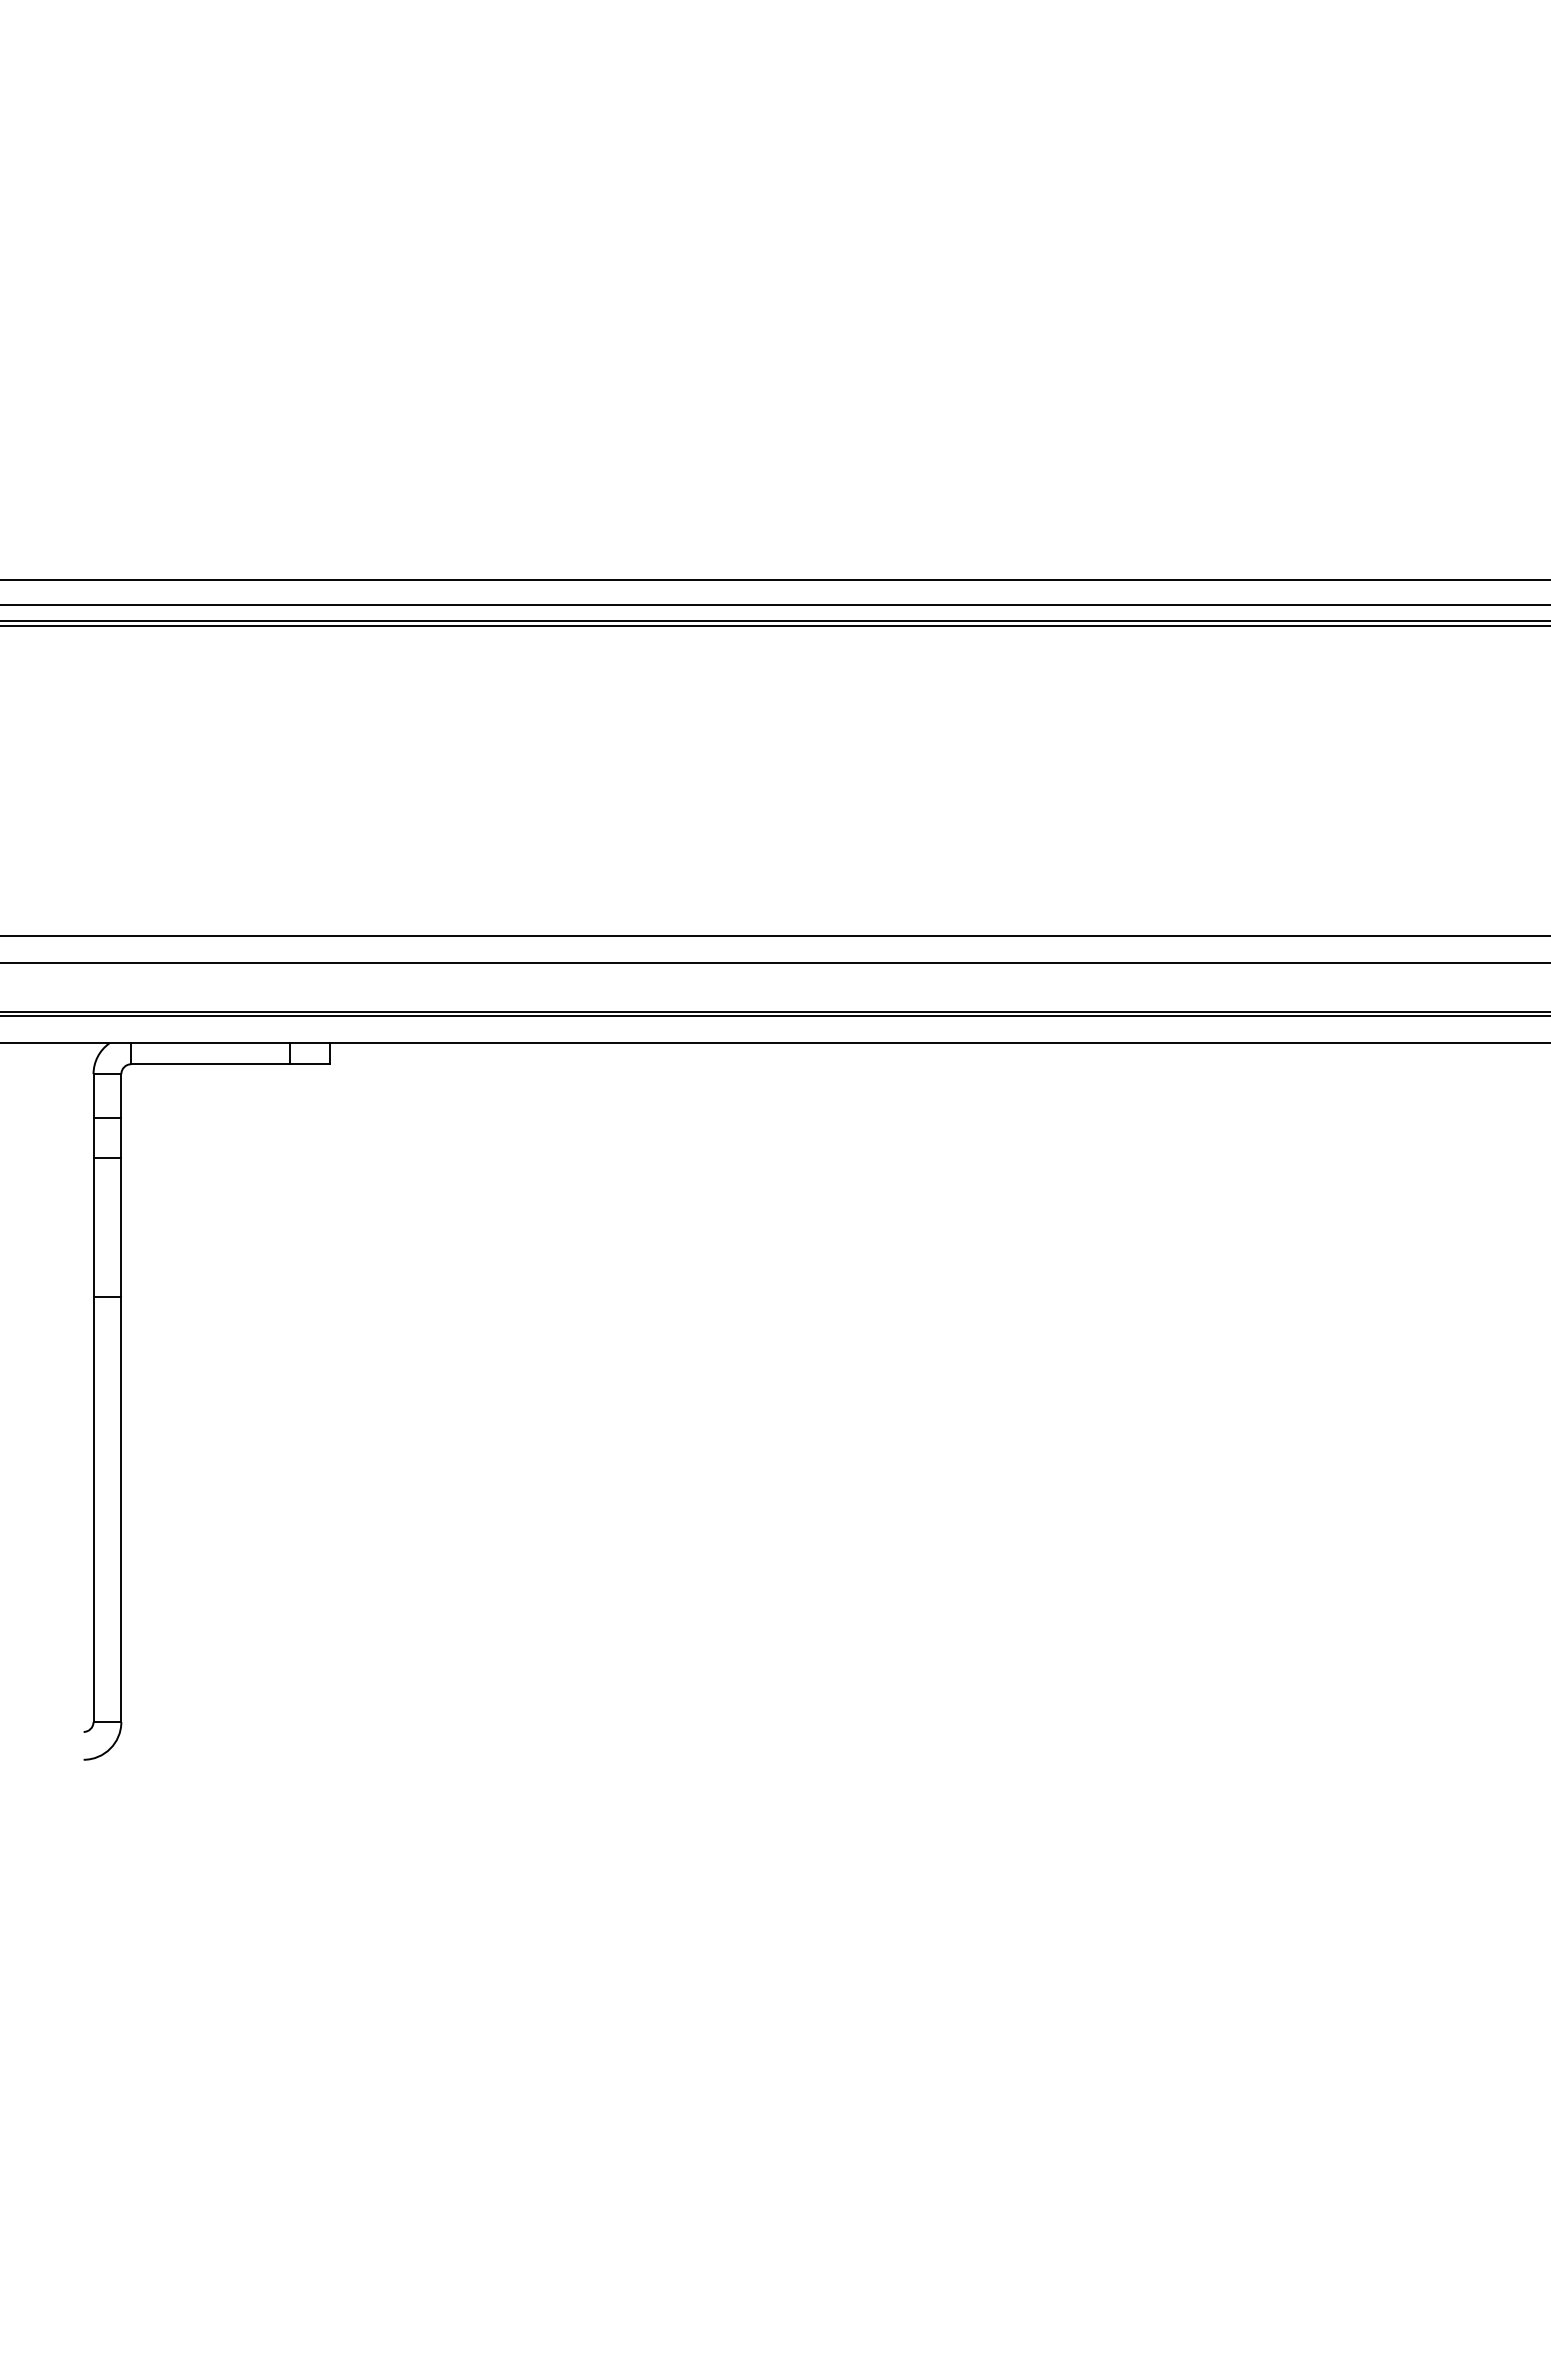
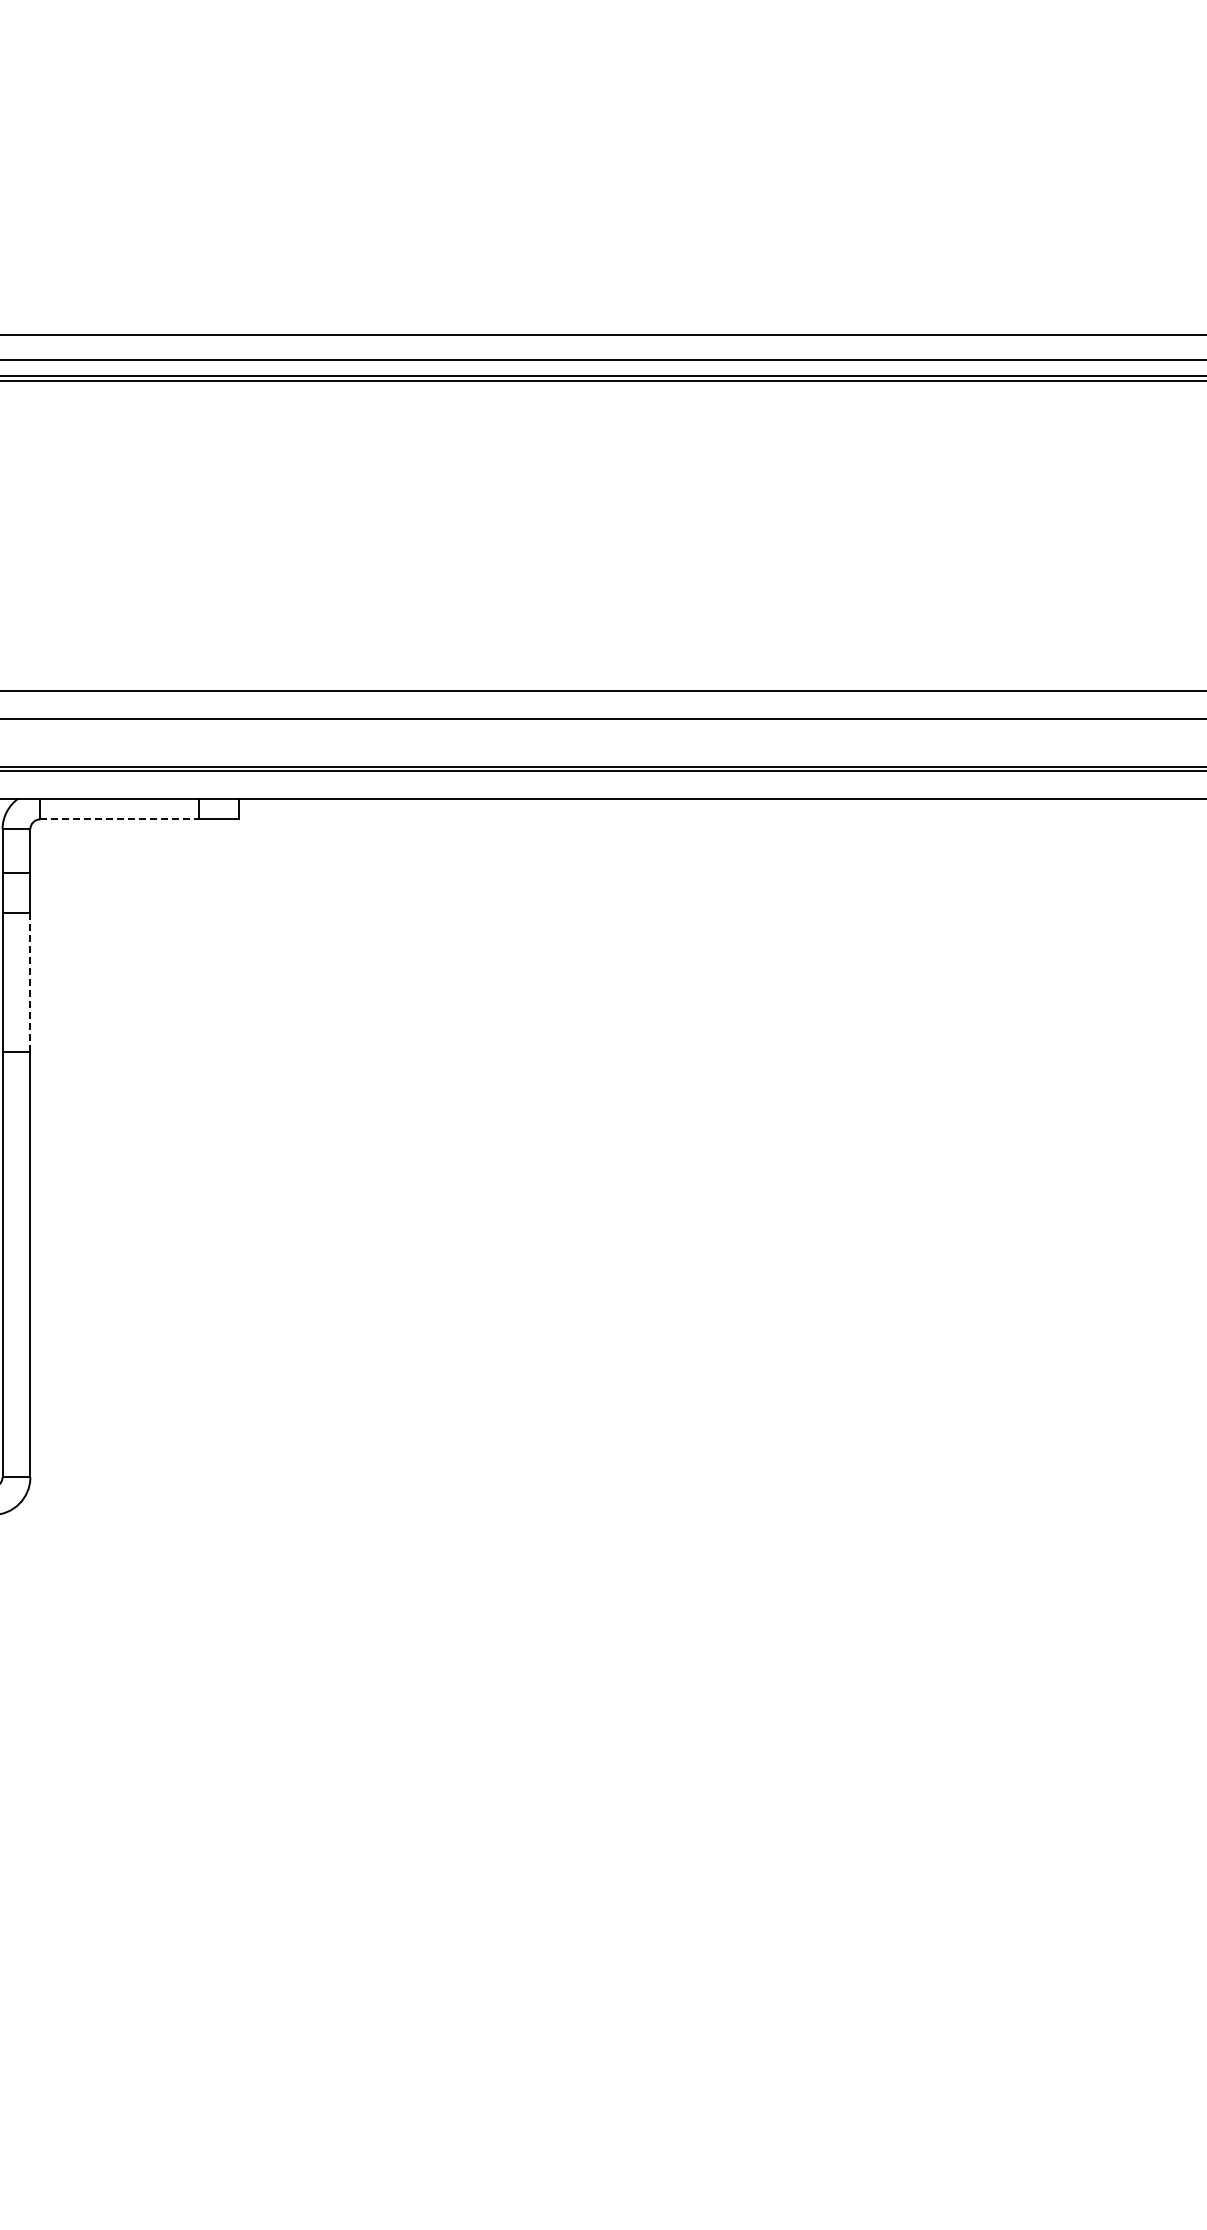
line: (211, 1064) -> (120, 819), solid -> dashed
line: (121, 1227) -> (30, 982), solid -> dashed

